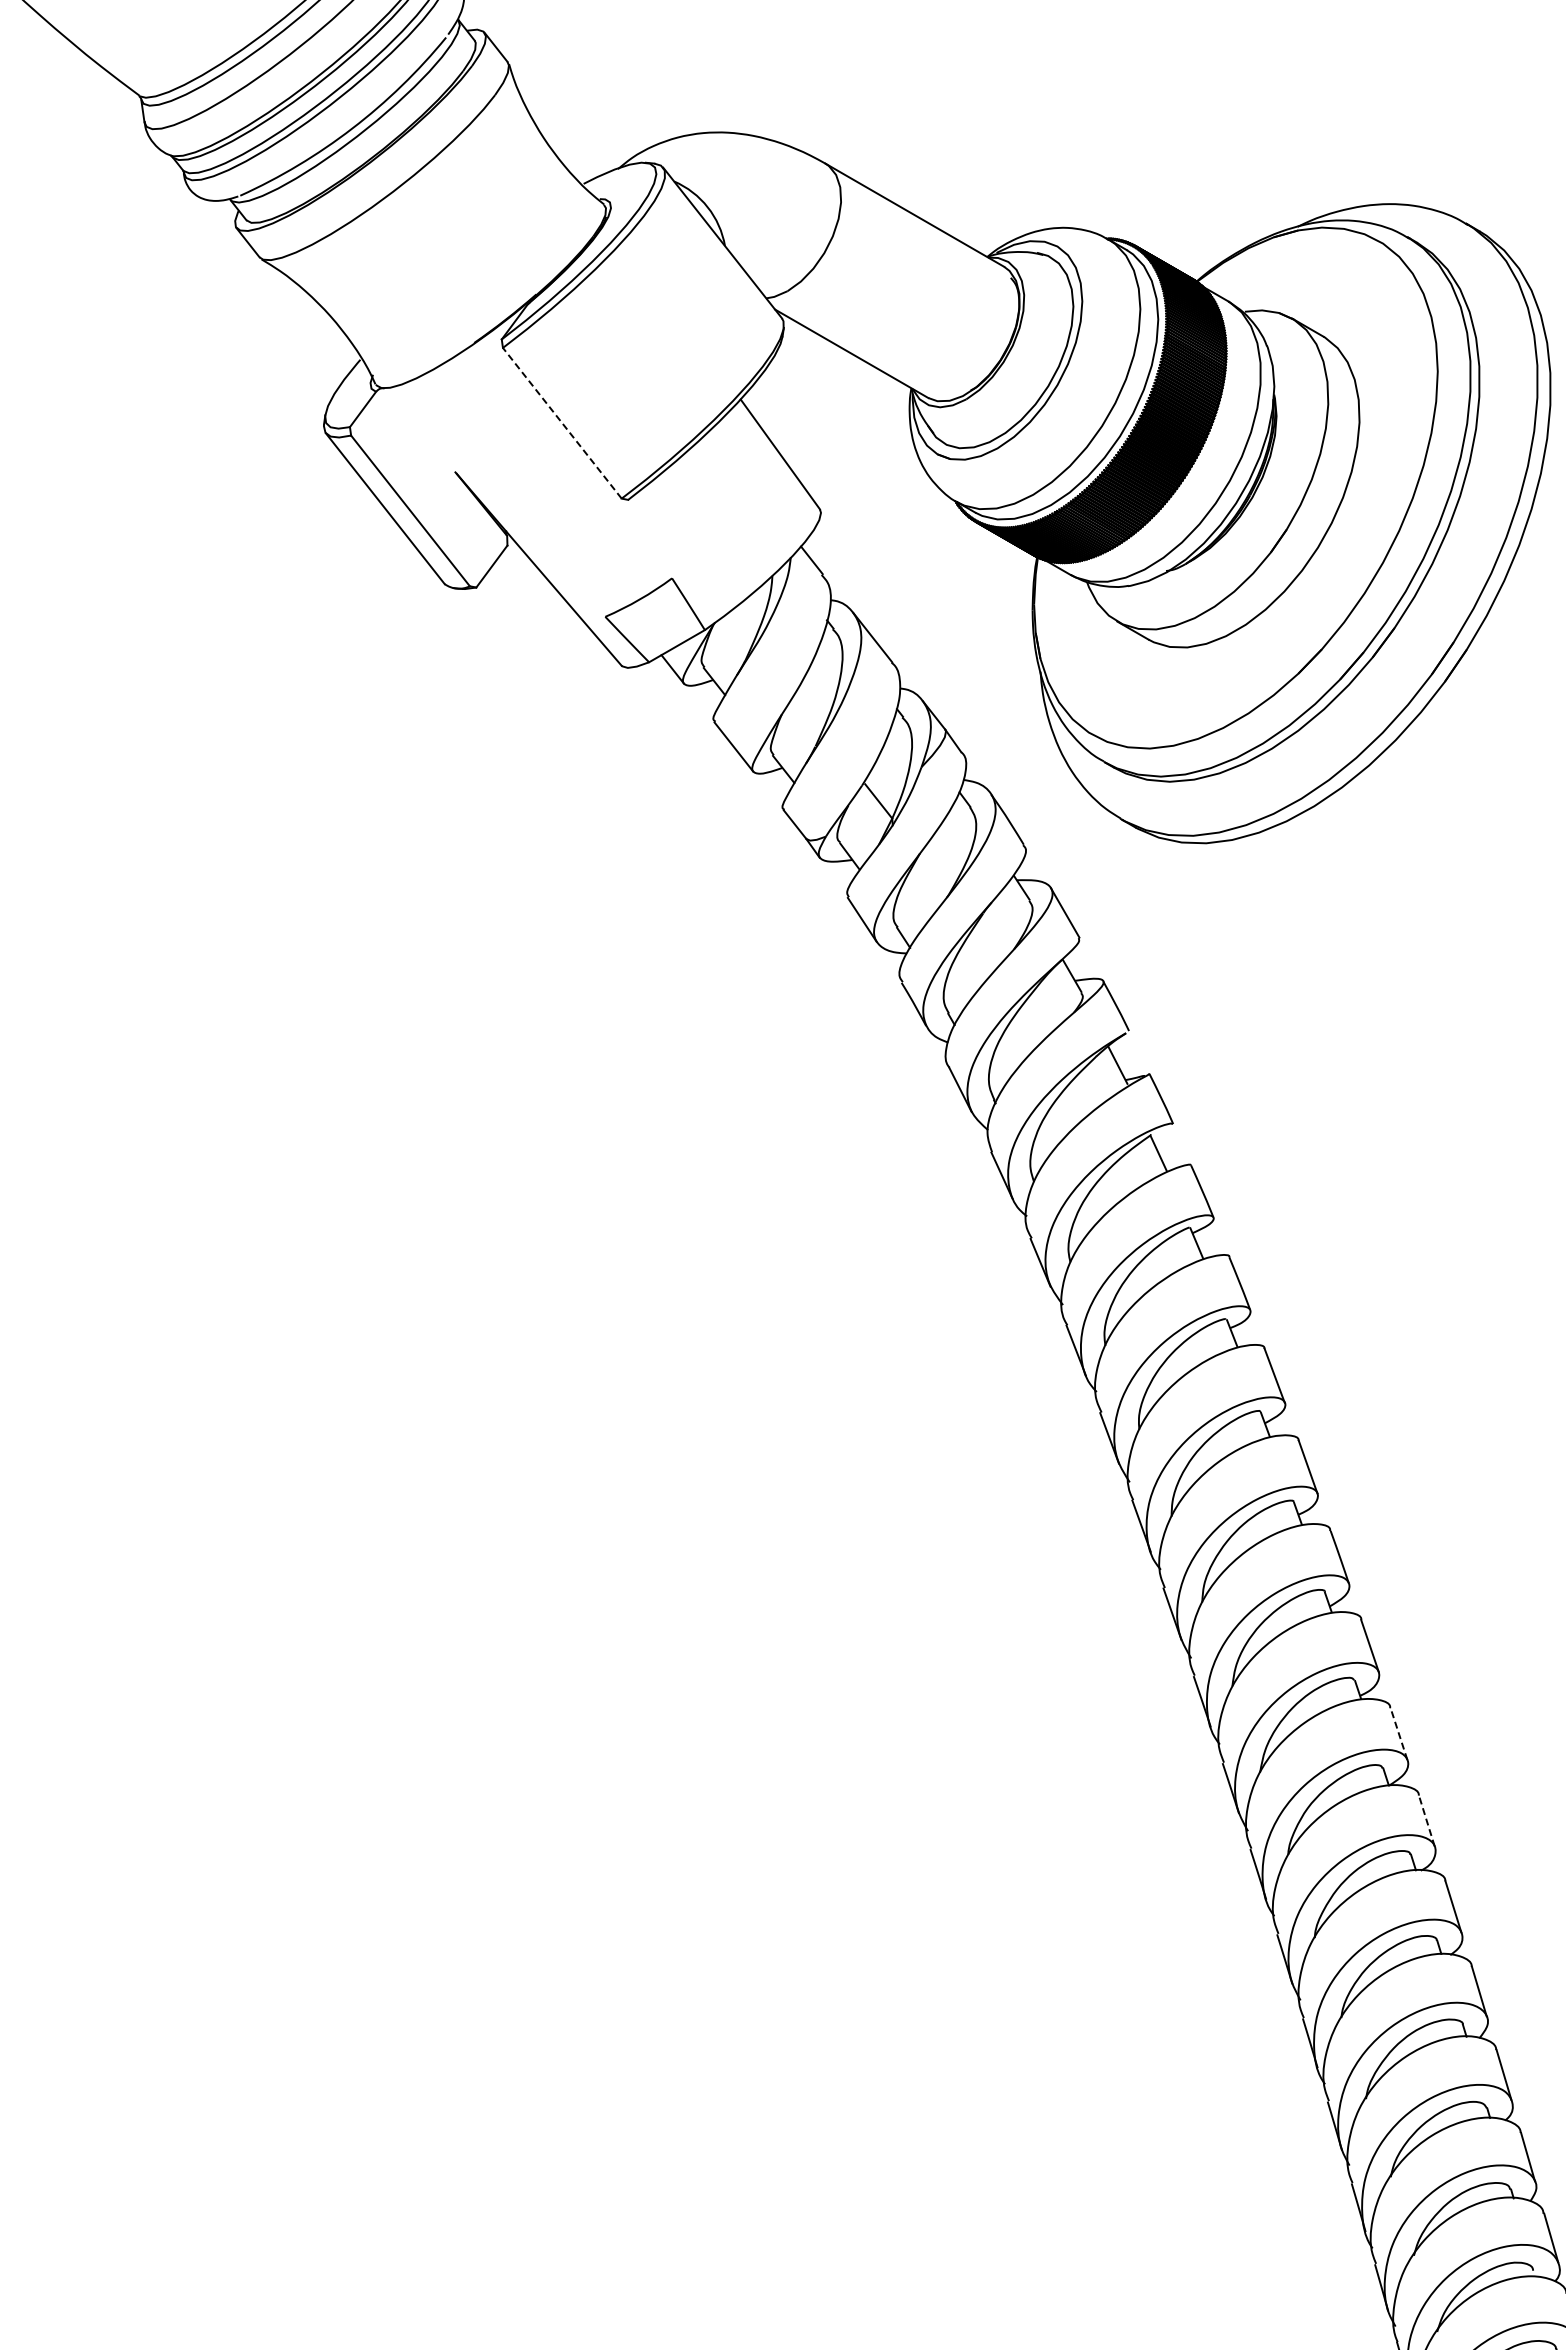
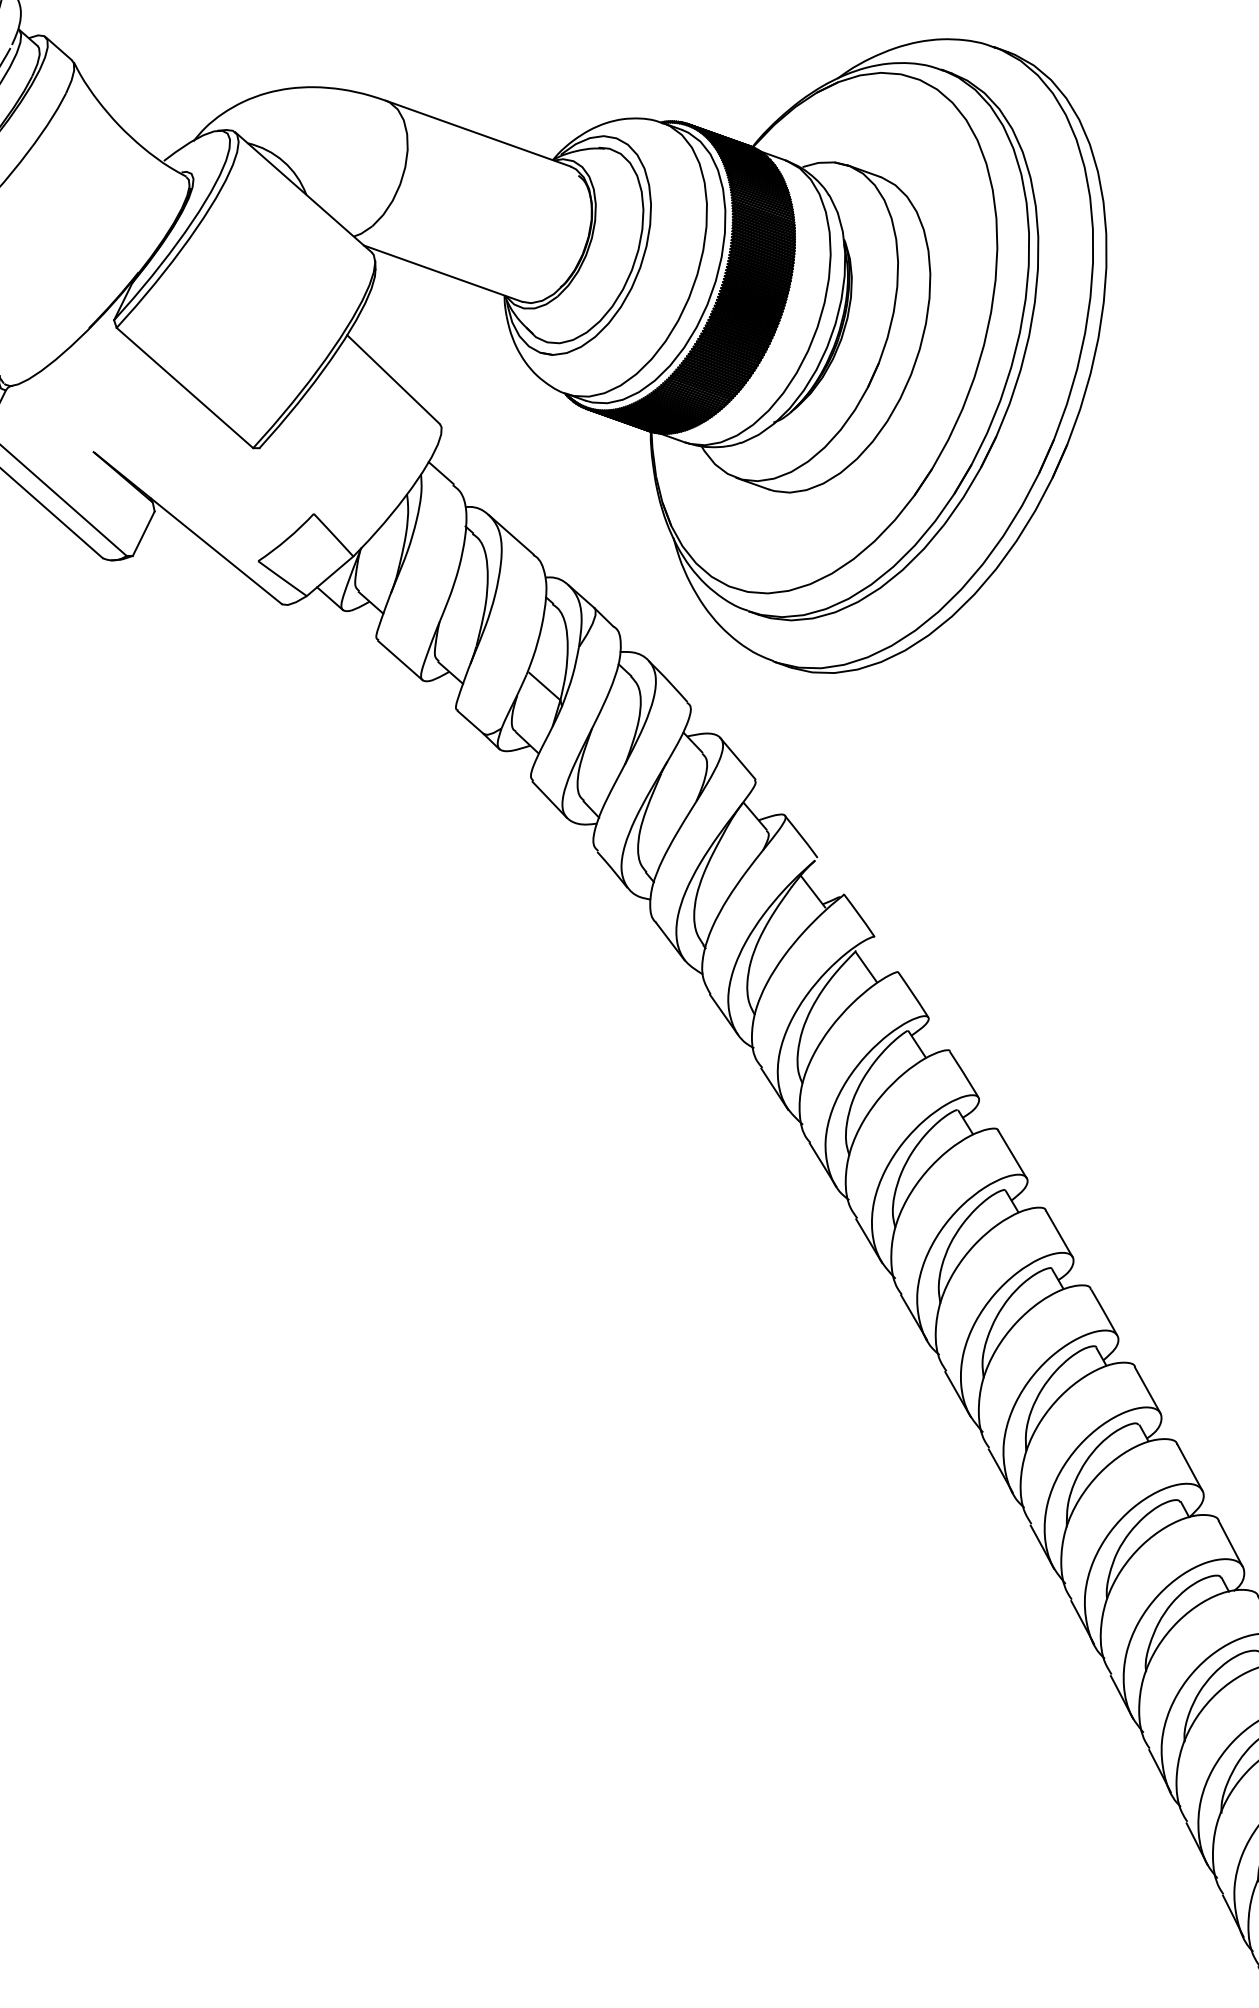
line: (562, 423) -> (185, 388), dashed -> solid
line: (1398, 1733) -> (1189, 1467), dashed -> solid
line: (1426, 1821) -> (1230, 1544), dashed -> solid

